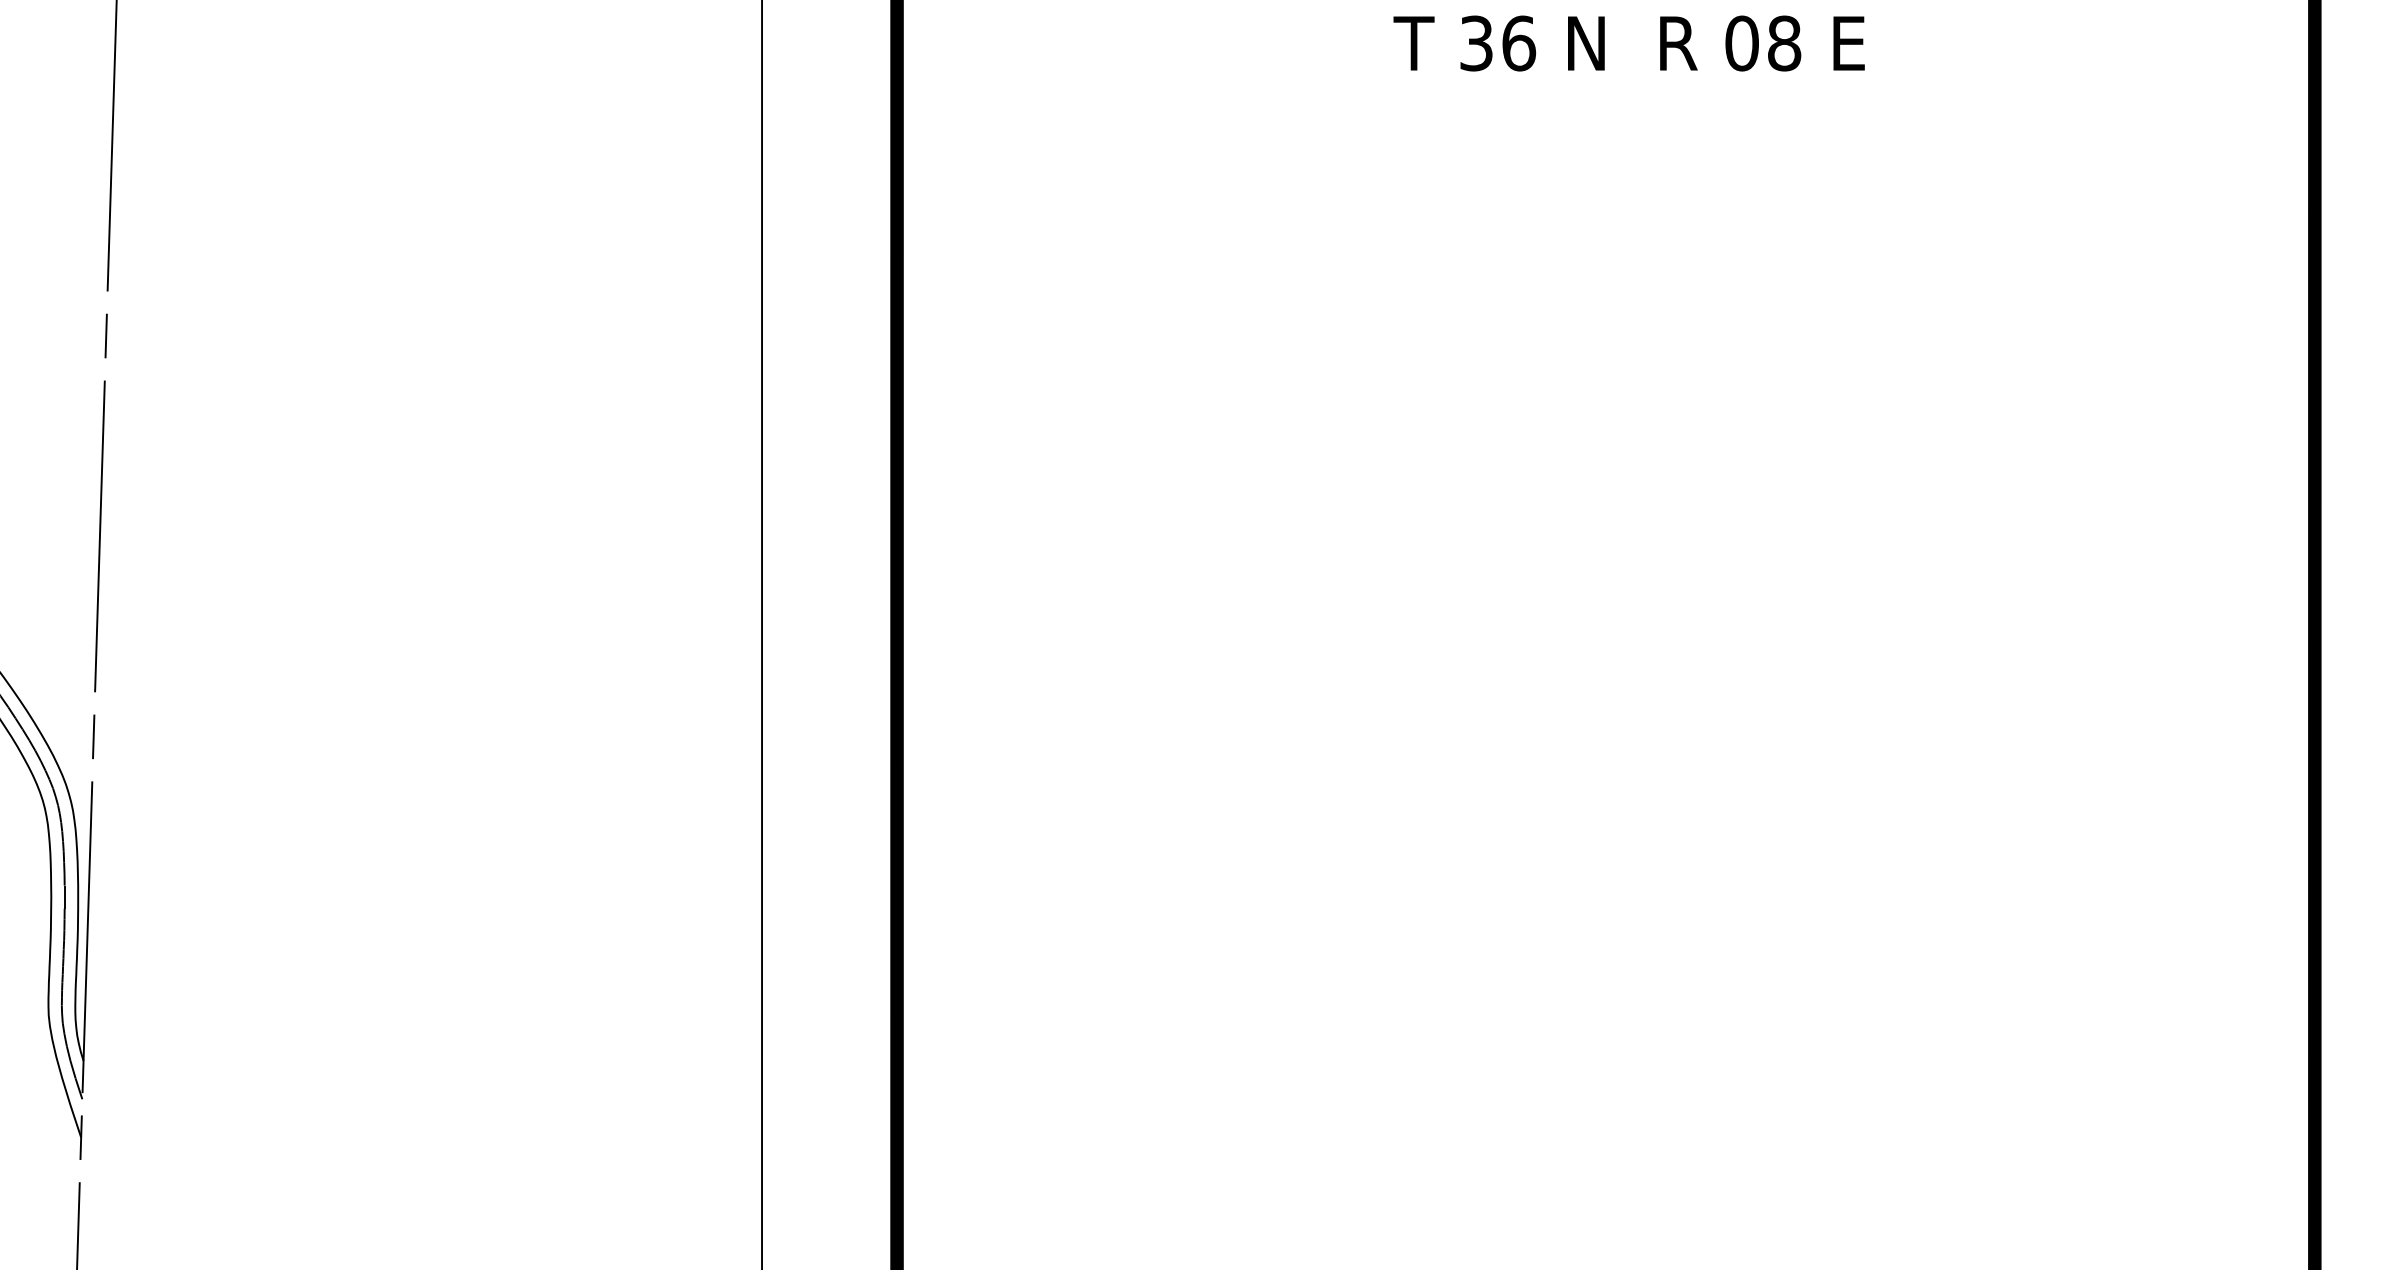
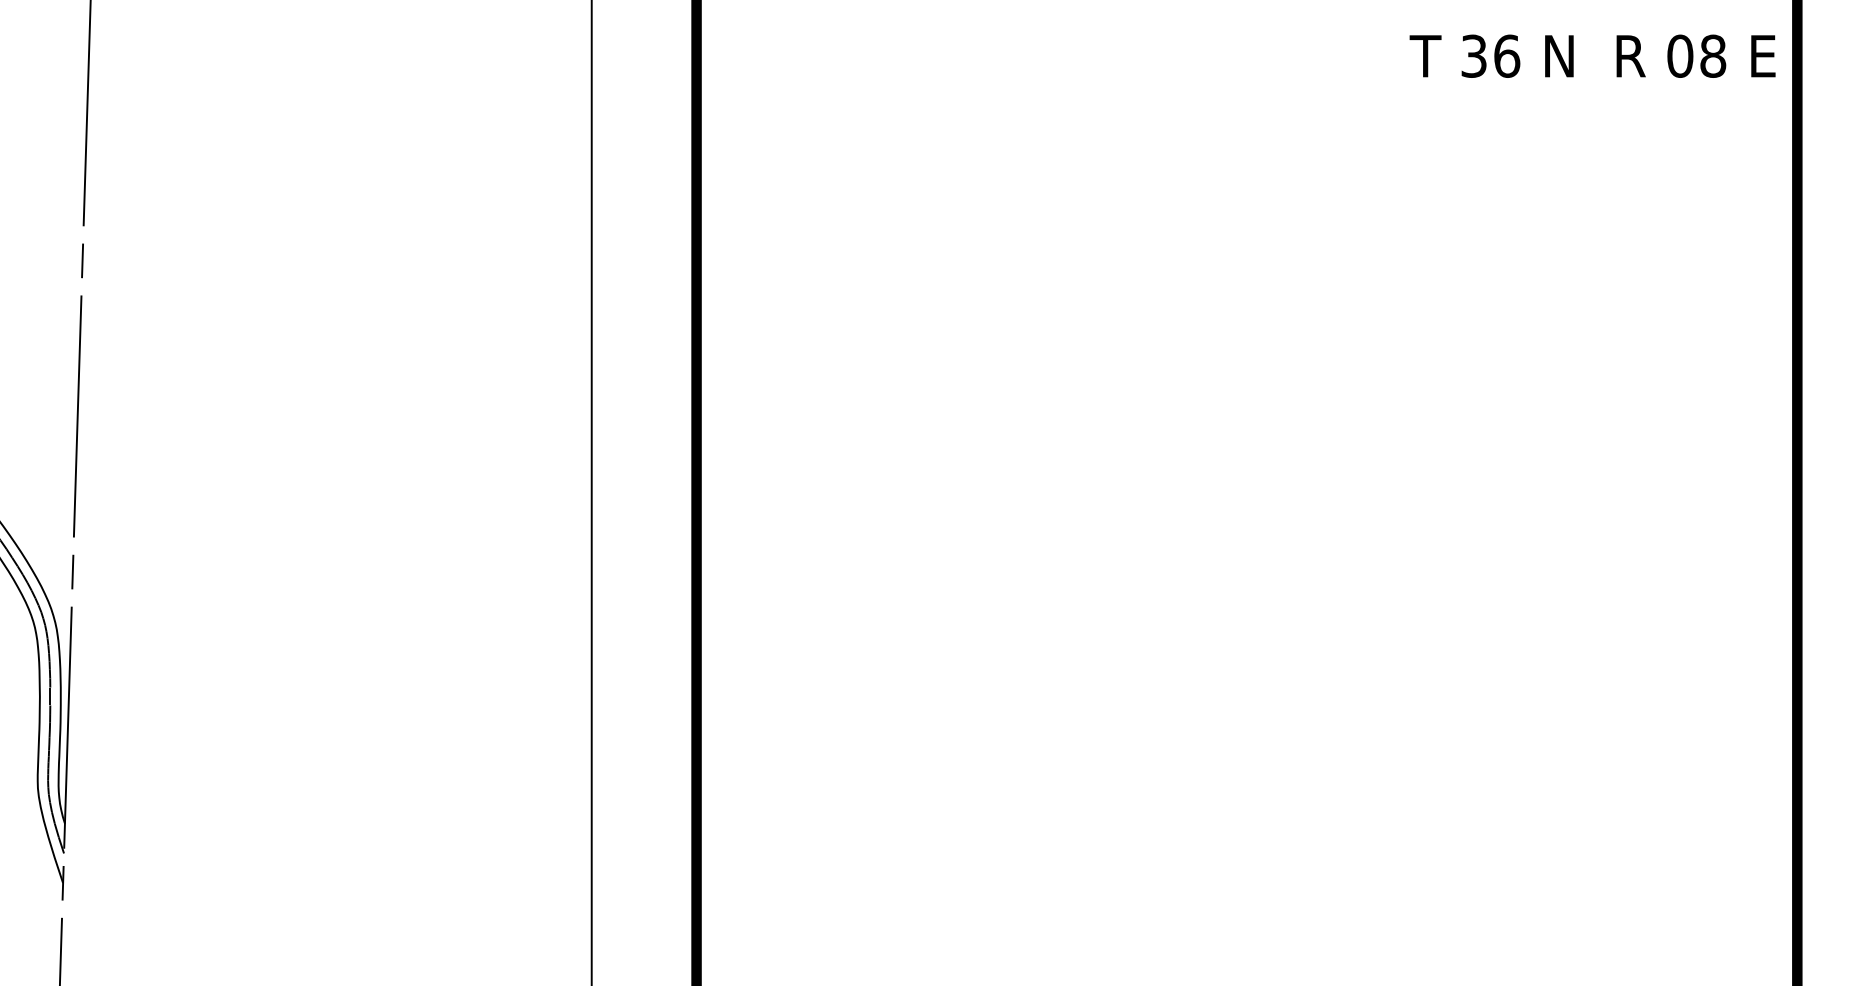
text: (1628, 43) -> (1592, 56), moved

